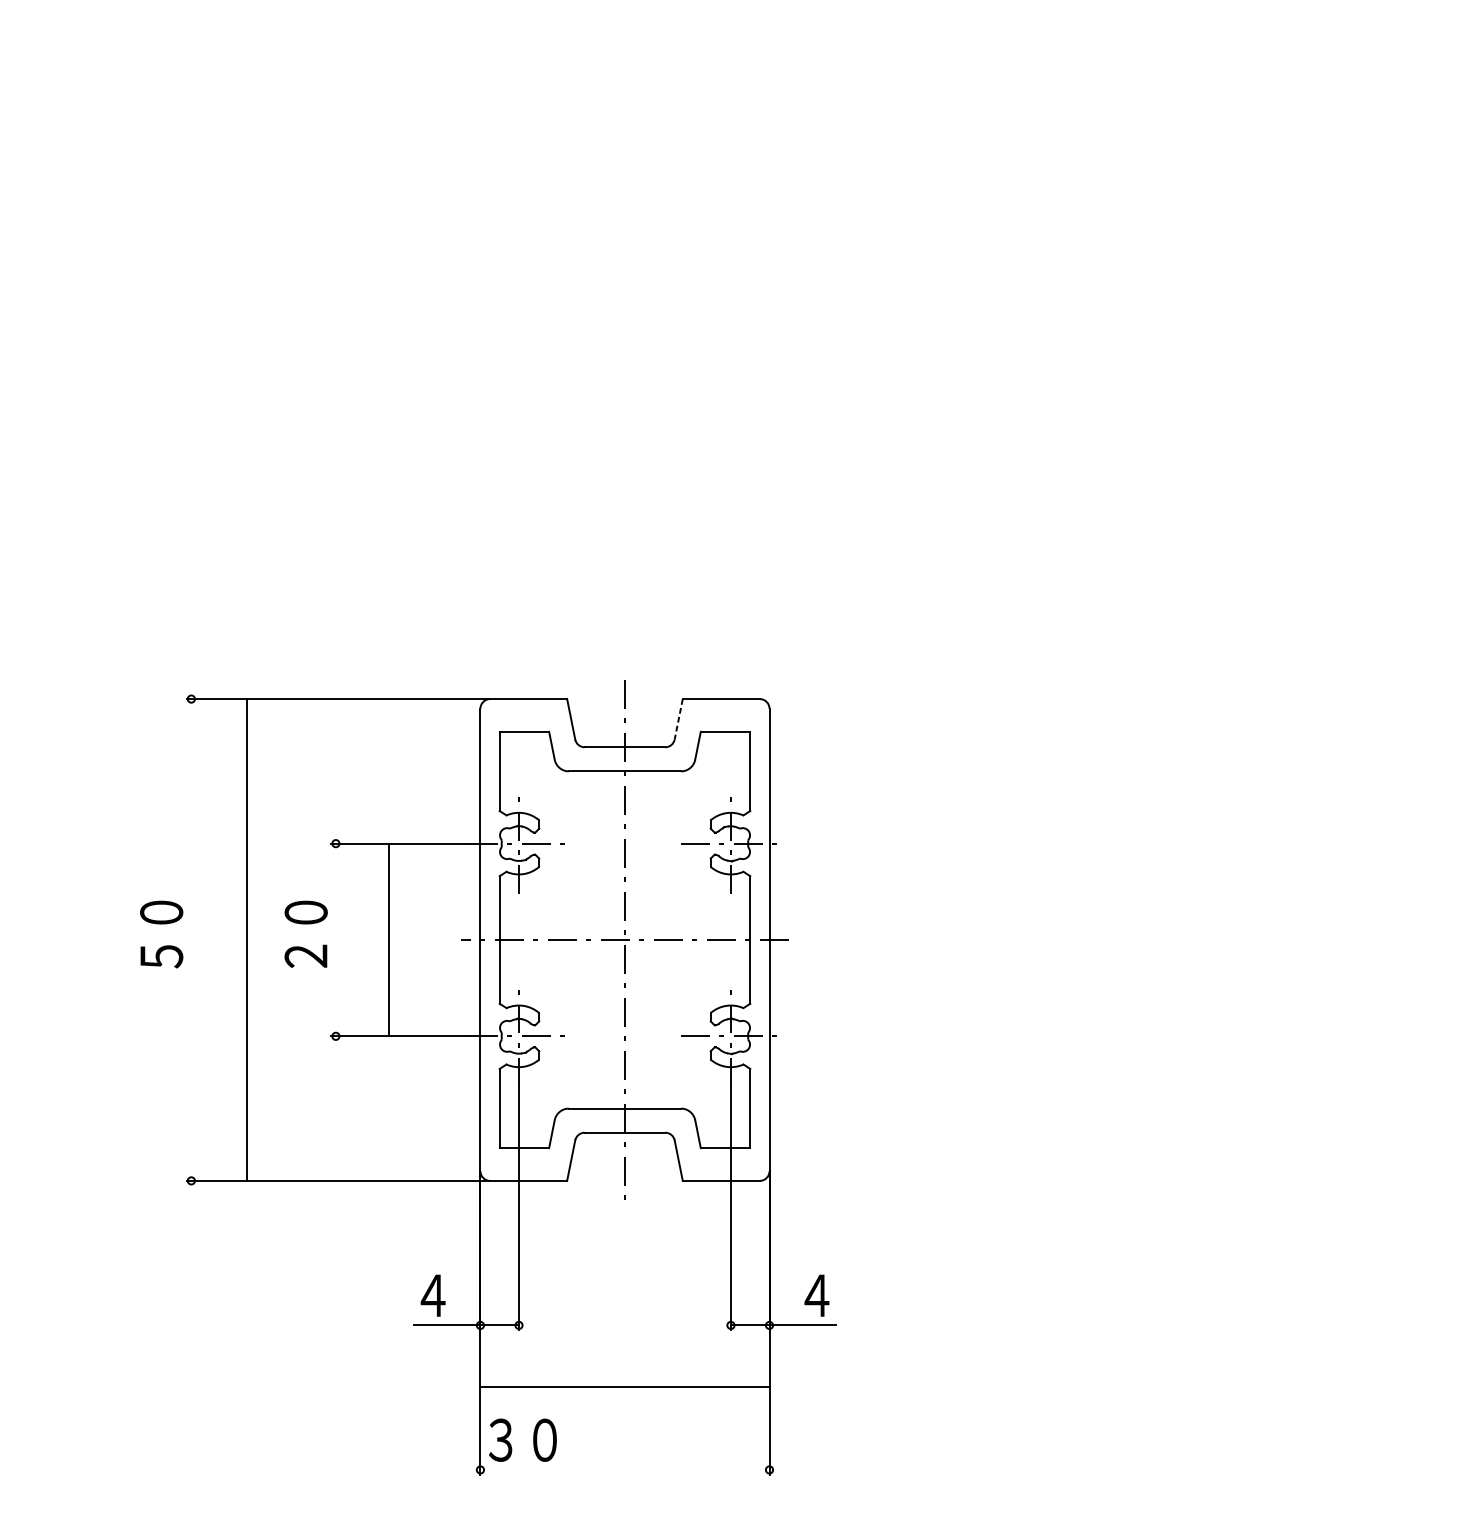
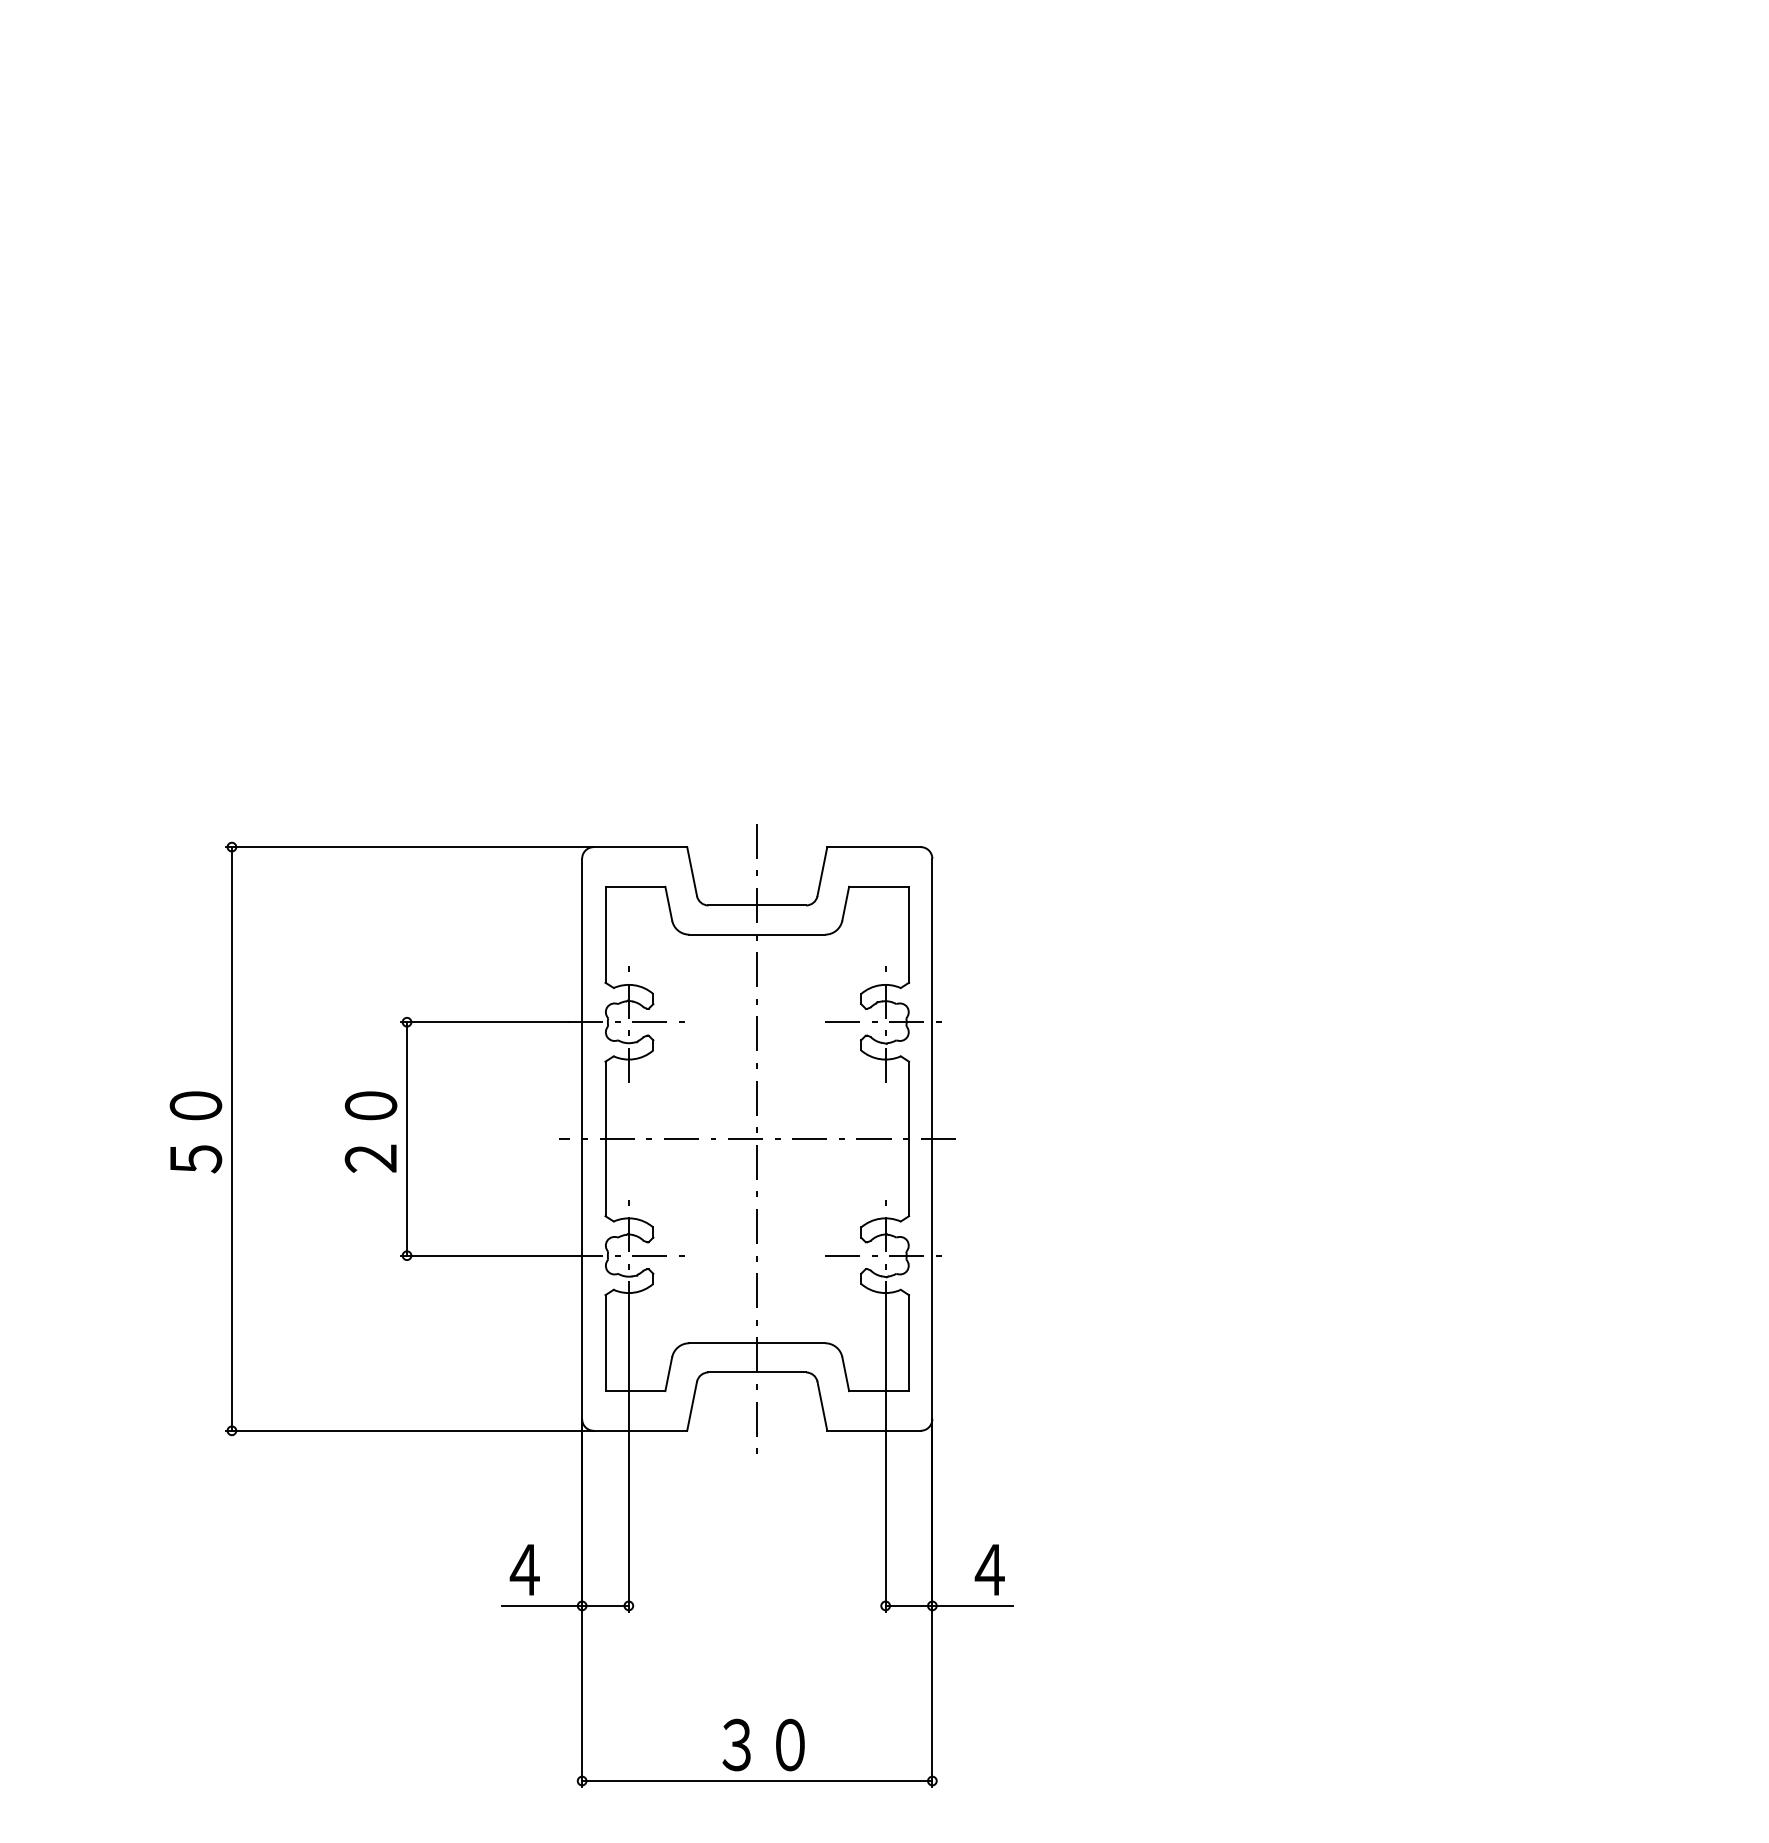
line: (678, 719) -> (822, 871), dashed -> solid
line: (247, 939) -> (231, 1138), moved
line: (389, 939) -> (407, 1138), moved
line: (625, 1386) -> (757, 1781), moved
text: (522, 1439) -> (763, 1744), moved

